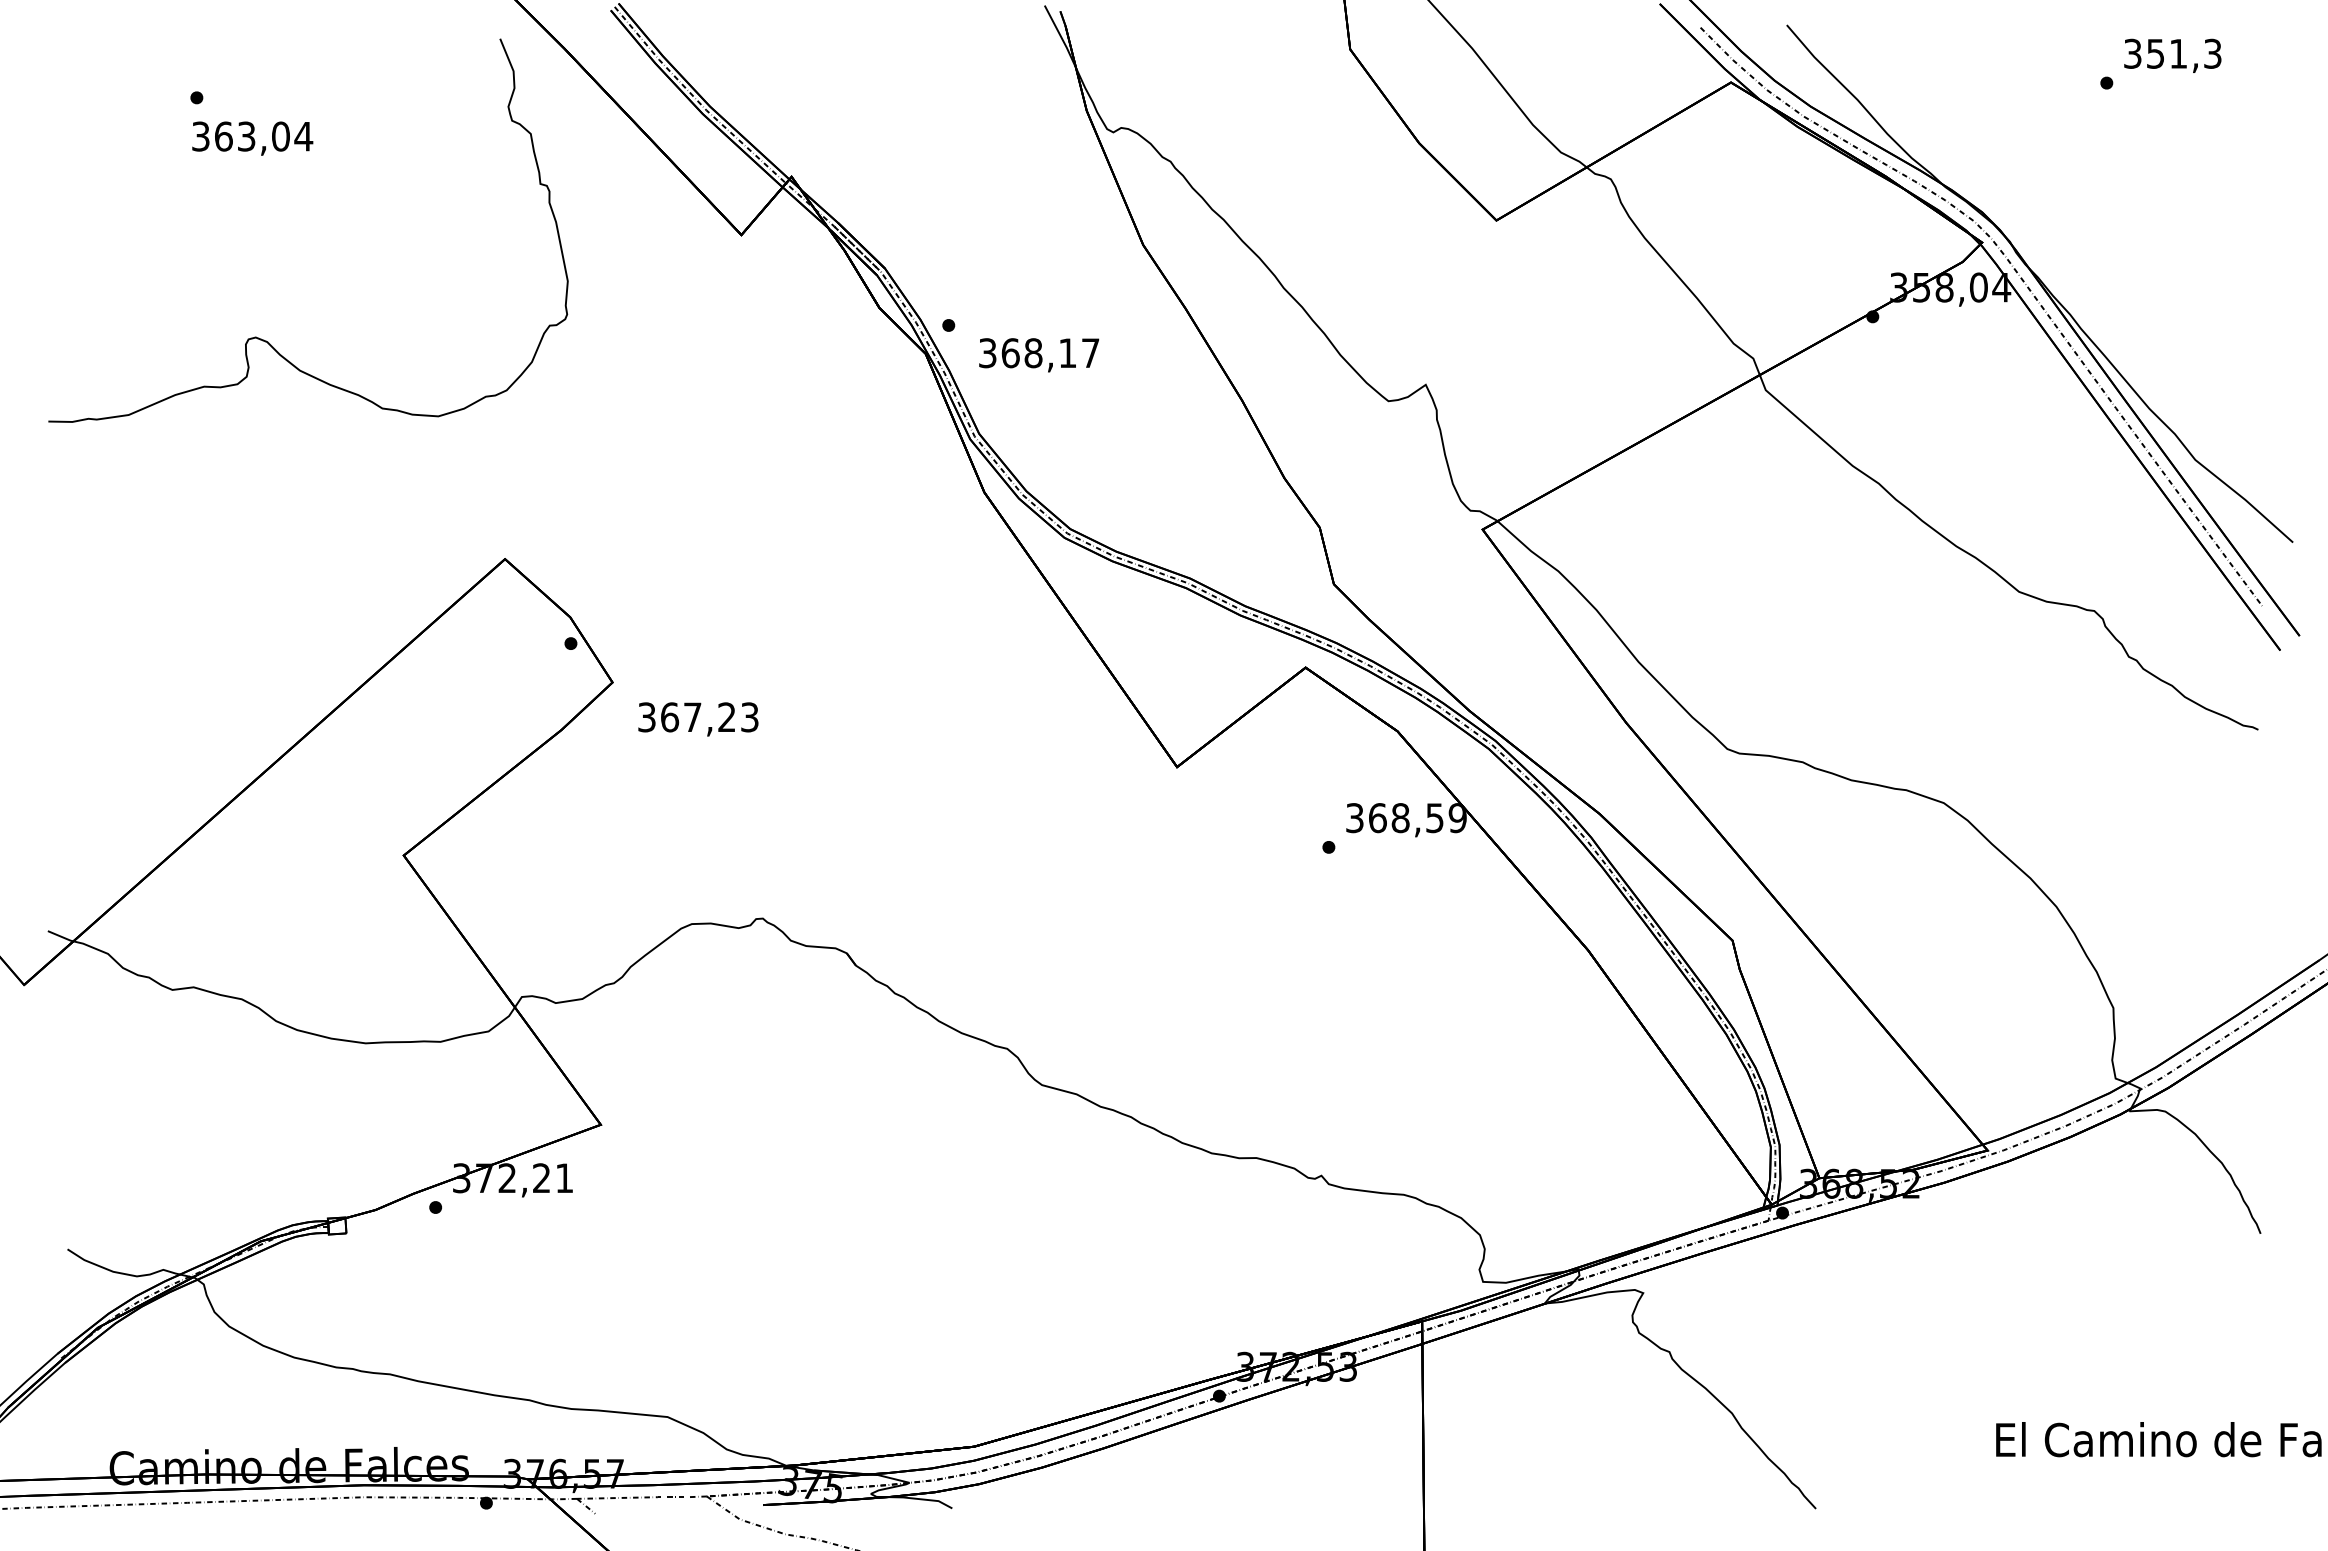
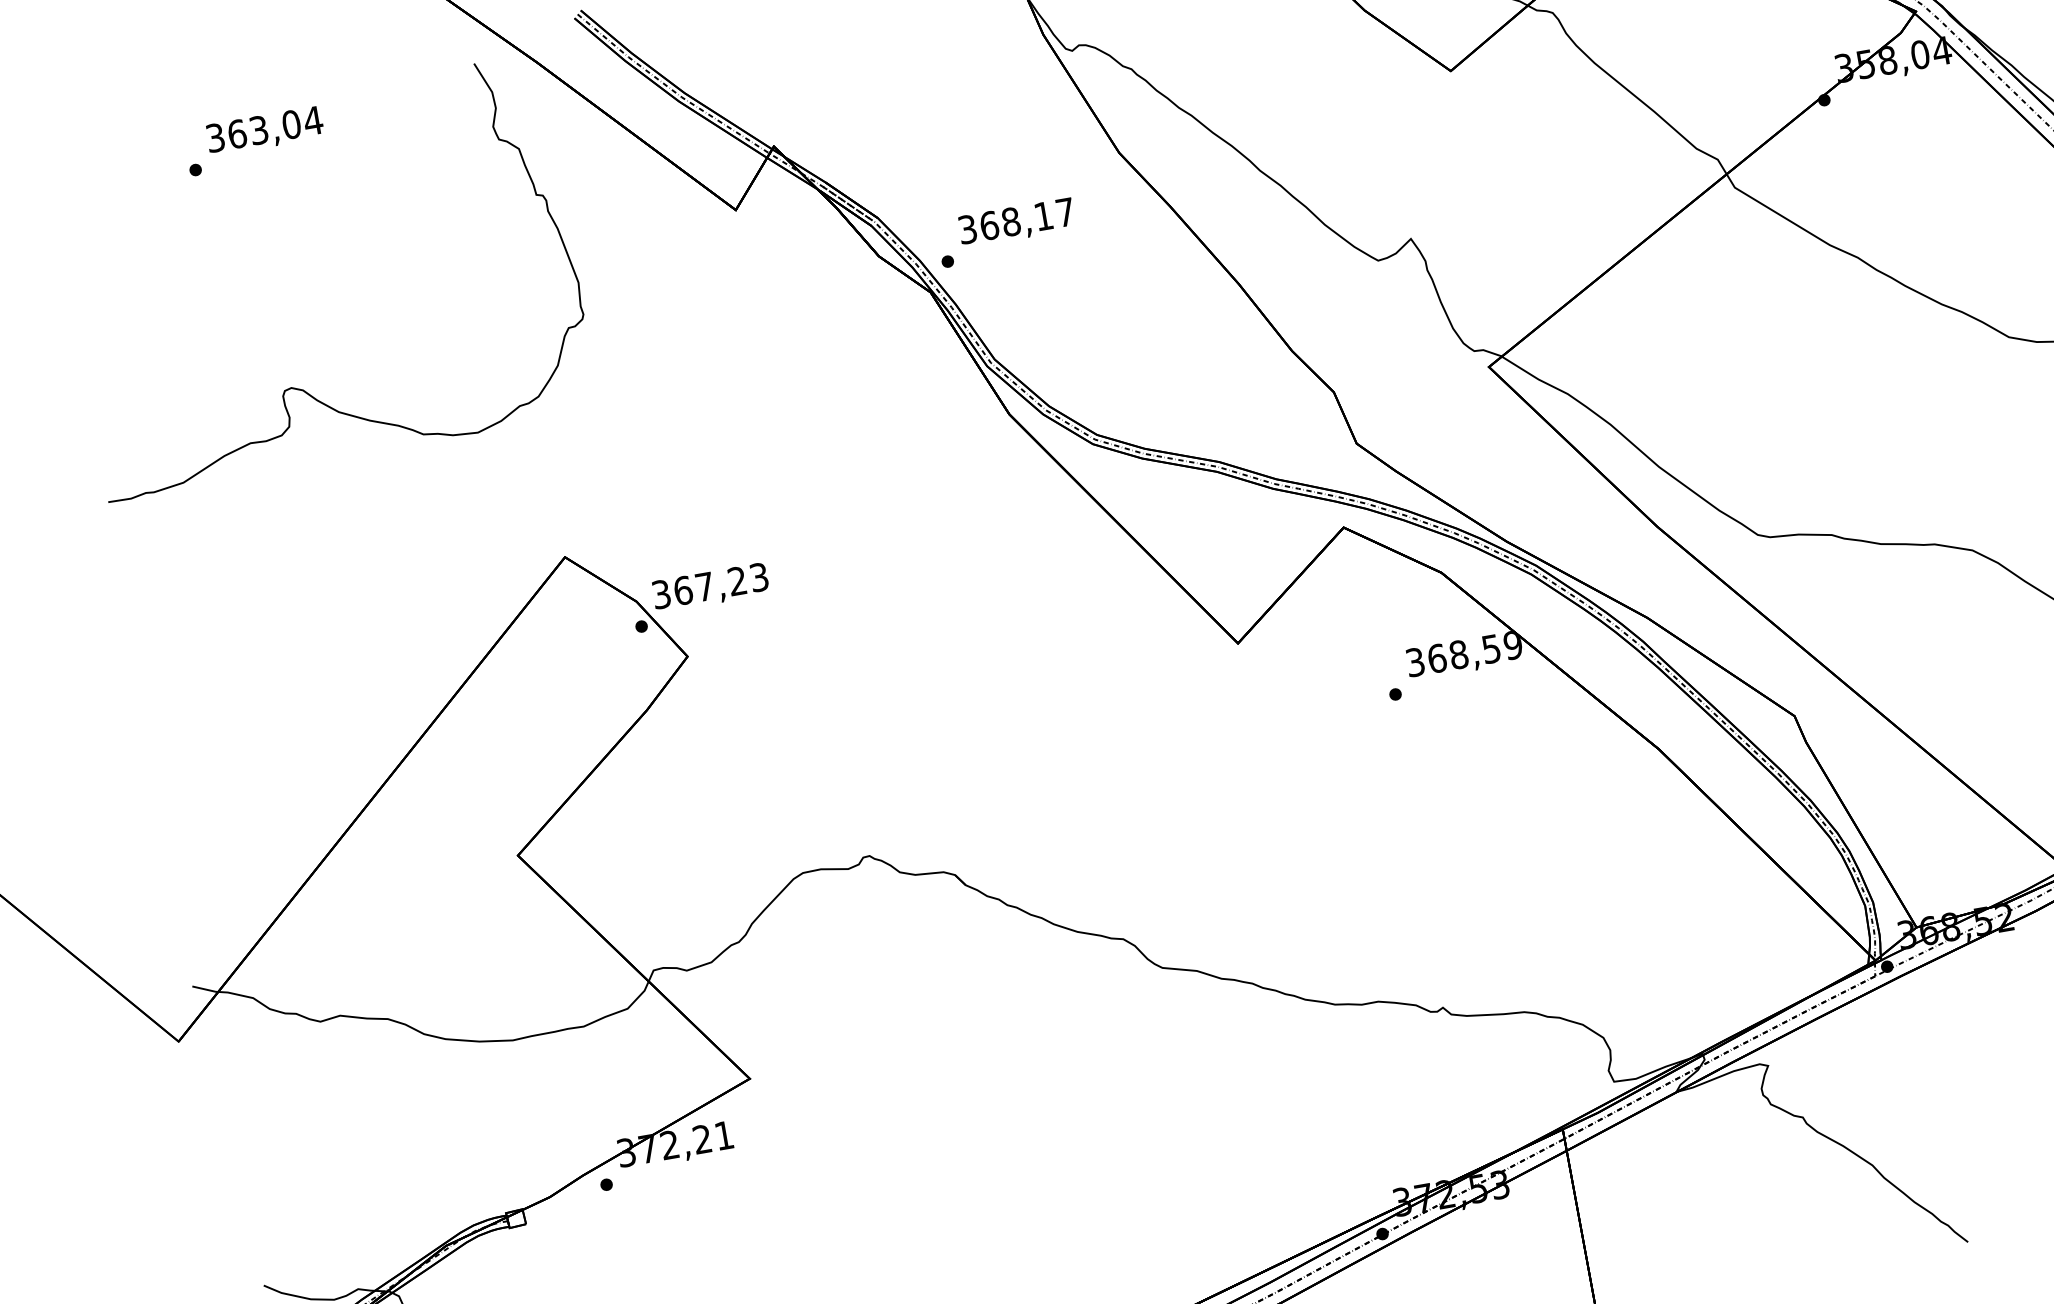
text: (252, 138) -> (264, 131), moved
text: (1039, 355) -> (1017, 223), moved
text: (698, 719) -> (710, 587), moved

